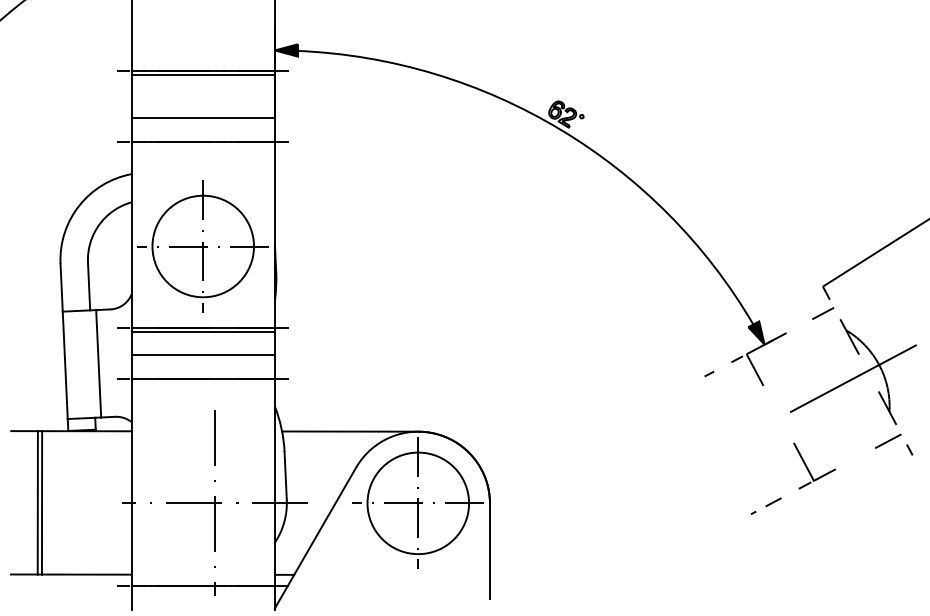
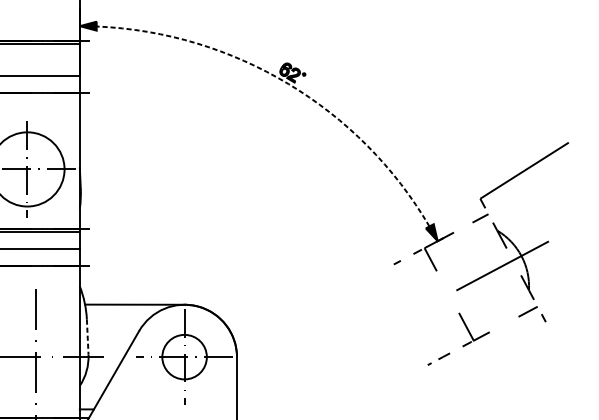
arc: (560, 129) -> (288, 83), solid -> dashed
line: (285, 475) -> (87, 336), solid -> dashed
circle: (418, 503) -> (184, 357), size x0.6

